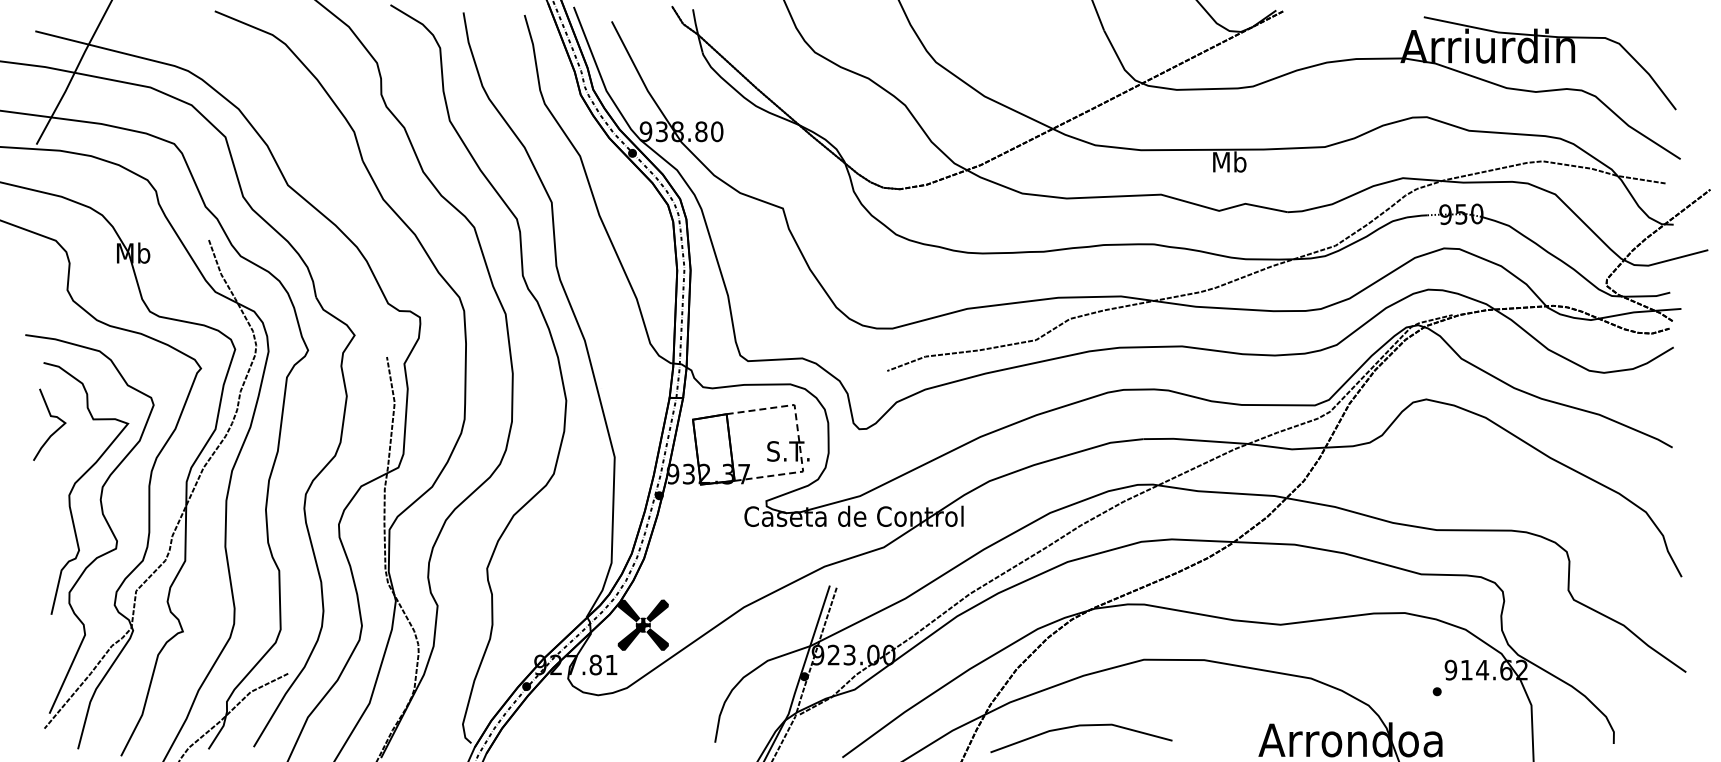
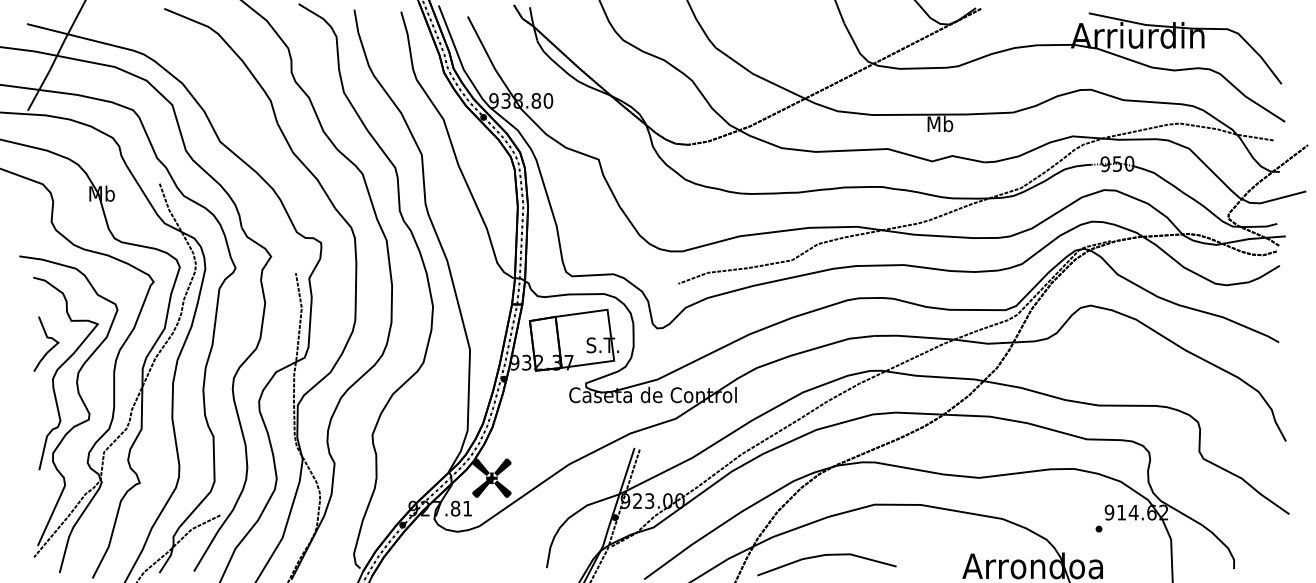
curve: (51, 417) -> (47, 338), moved
line: (799, 439) -> (611, 336), dashed -> solid

